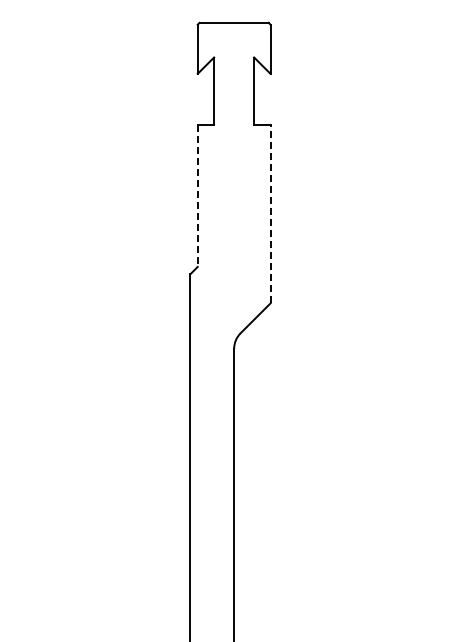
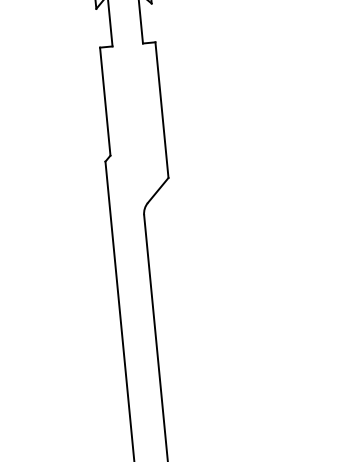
line: (197, 196) -> (105, 102), dashed -> solid
line: (270, 213) -> (161, 109), dashed -> solid

